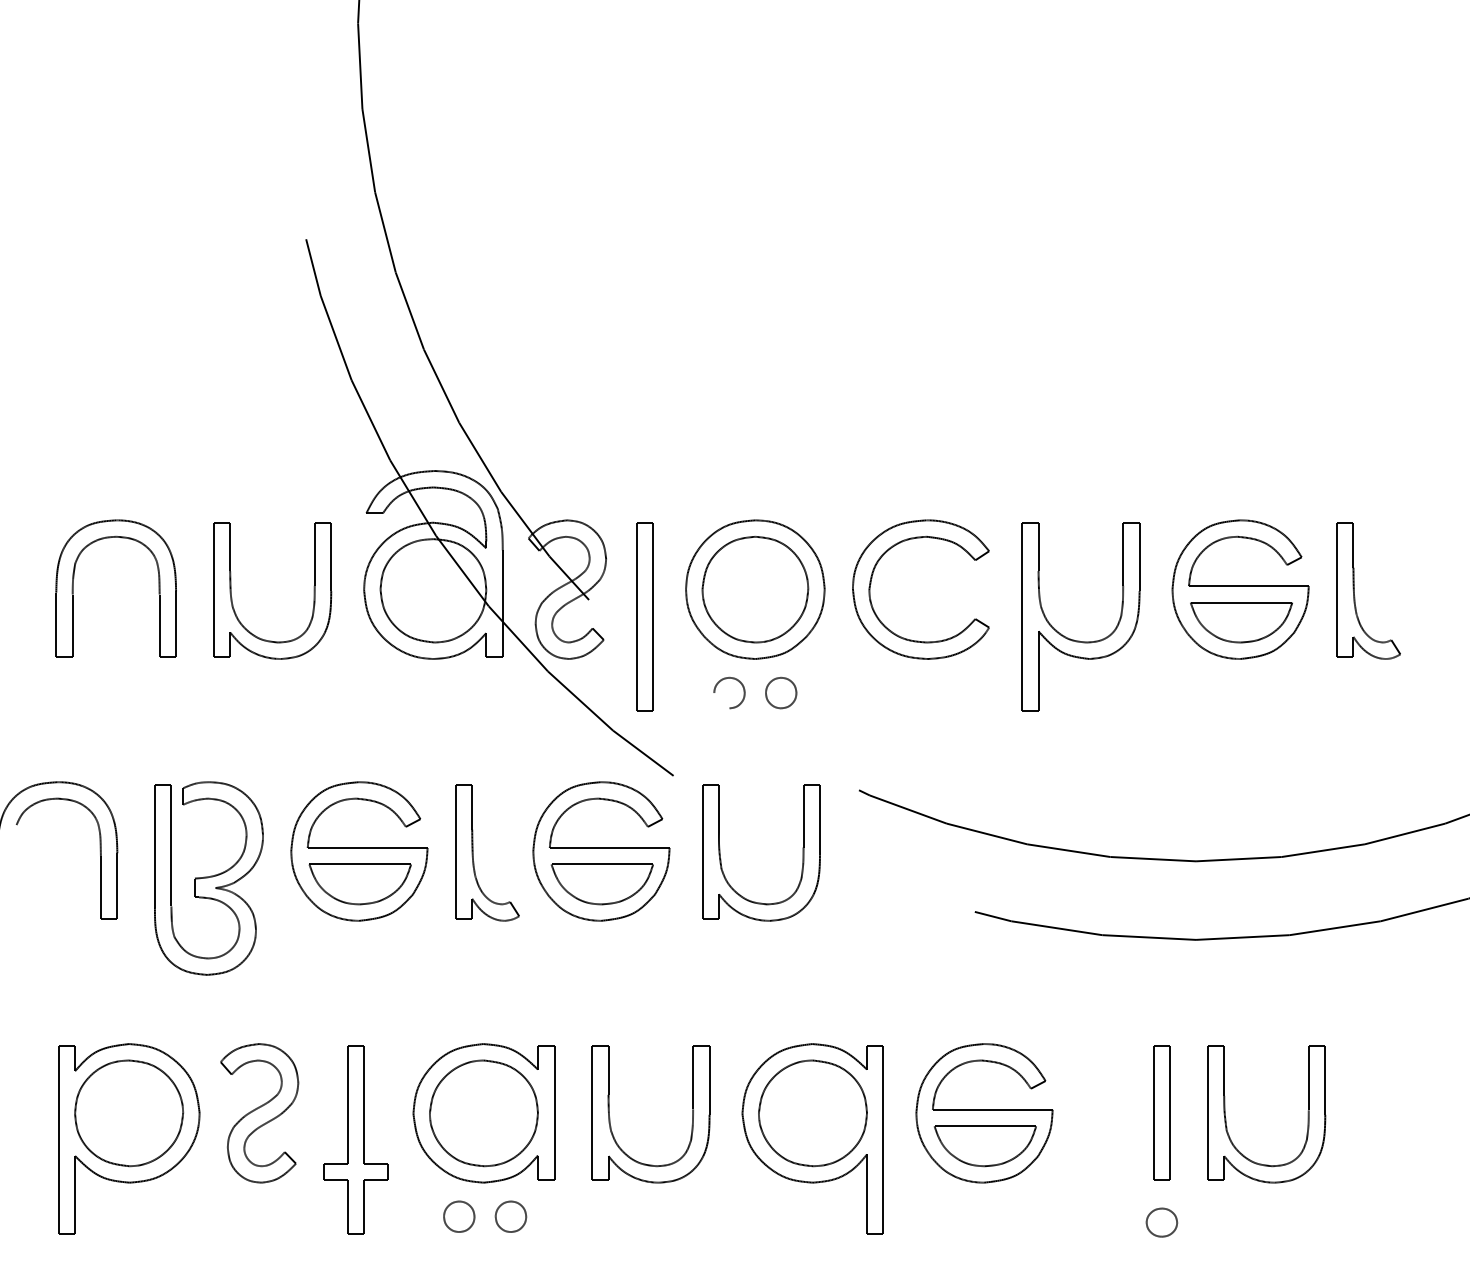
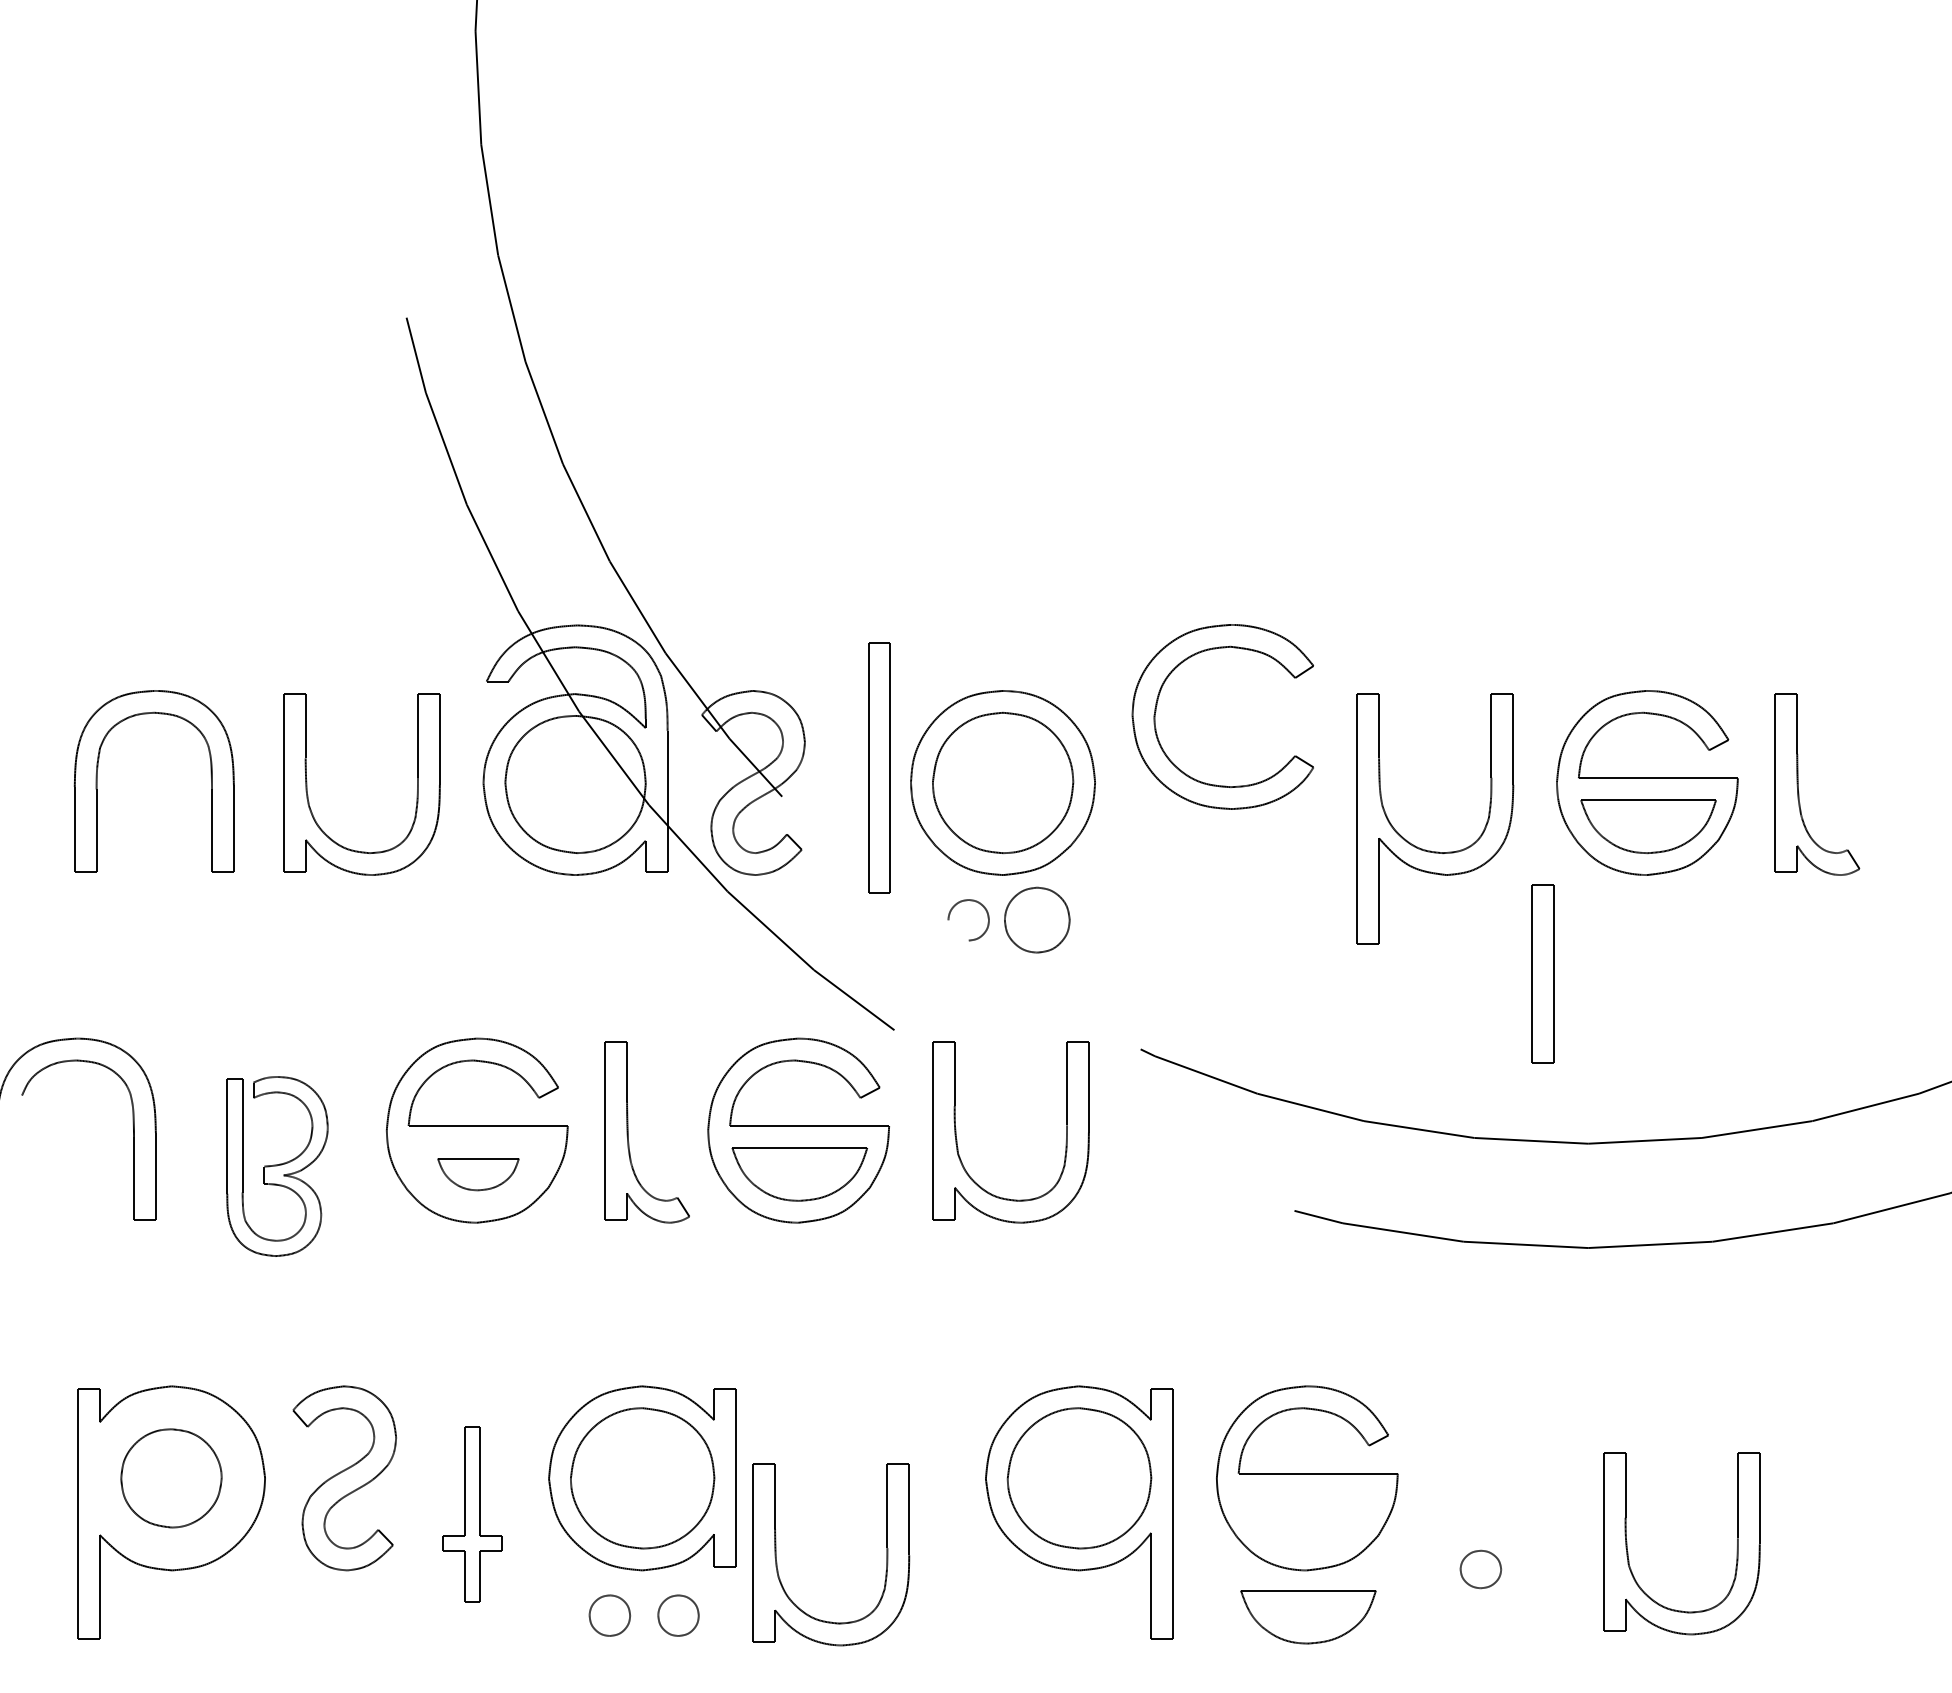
part: (871, 581) -> (1157, 705), moved
part: (645, 616) -> (879, 767), moved
part: (781, 693) -> (1037, 920), size x1.6
part: (208, 878) -> (277, 1166), size x0.7
part: (360, 884) -> (478, 1174), size x0.6
part: (1161, 1112) -> (1542, 973), moved
part: (129, 1113) -> (171, 1478), size x0.7
part: (610, 1120) -> (777, 1562), moved
part: (1226, 1120) -> (1628, 1551), moved
part: (355, 1139) -> (472, 1513), size x0.7
part: (985, 1146) -> (1308, 1617), moved
part: (1161, 1222) -> (1480, 1569), moved

